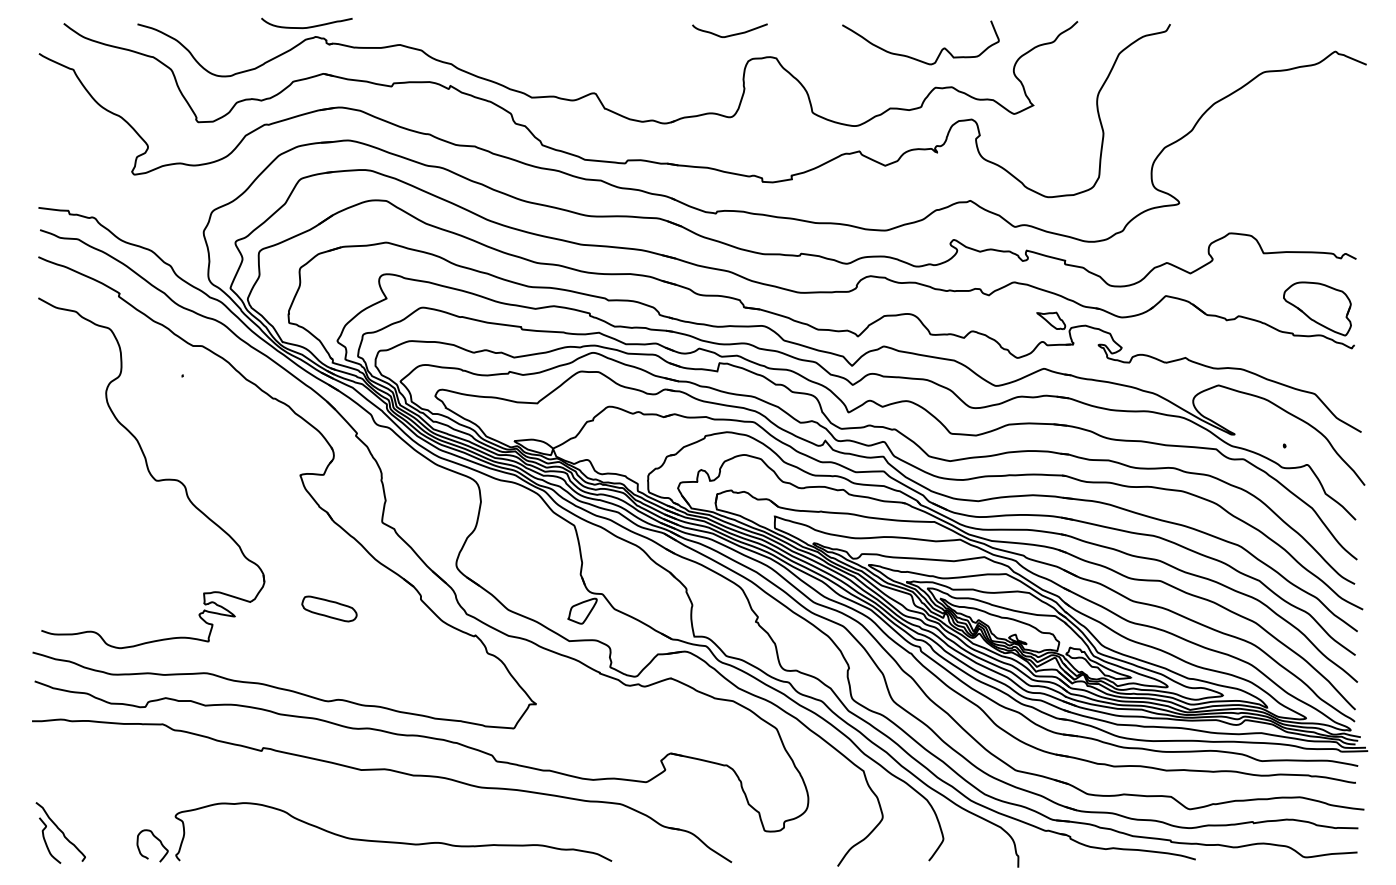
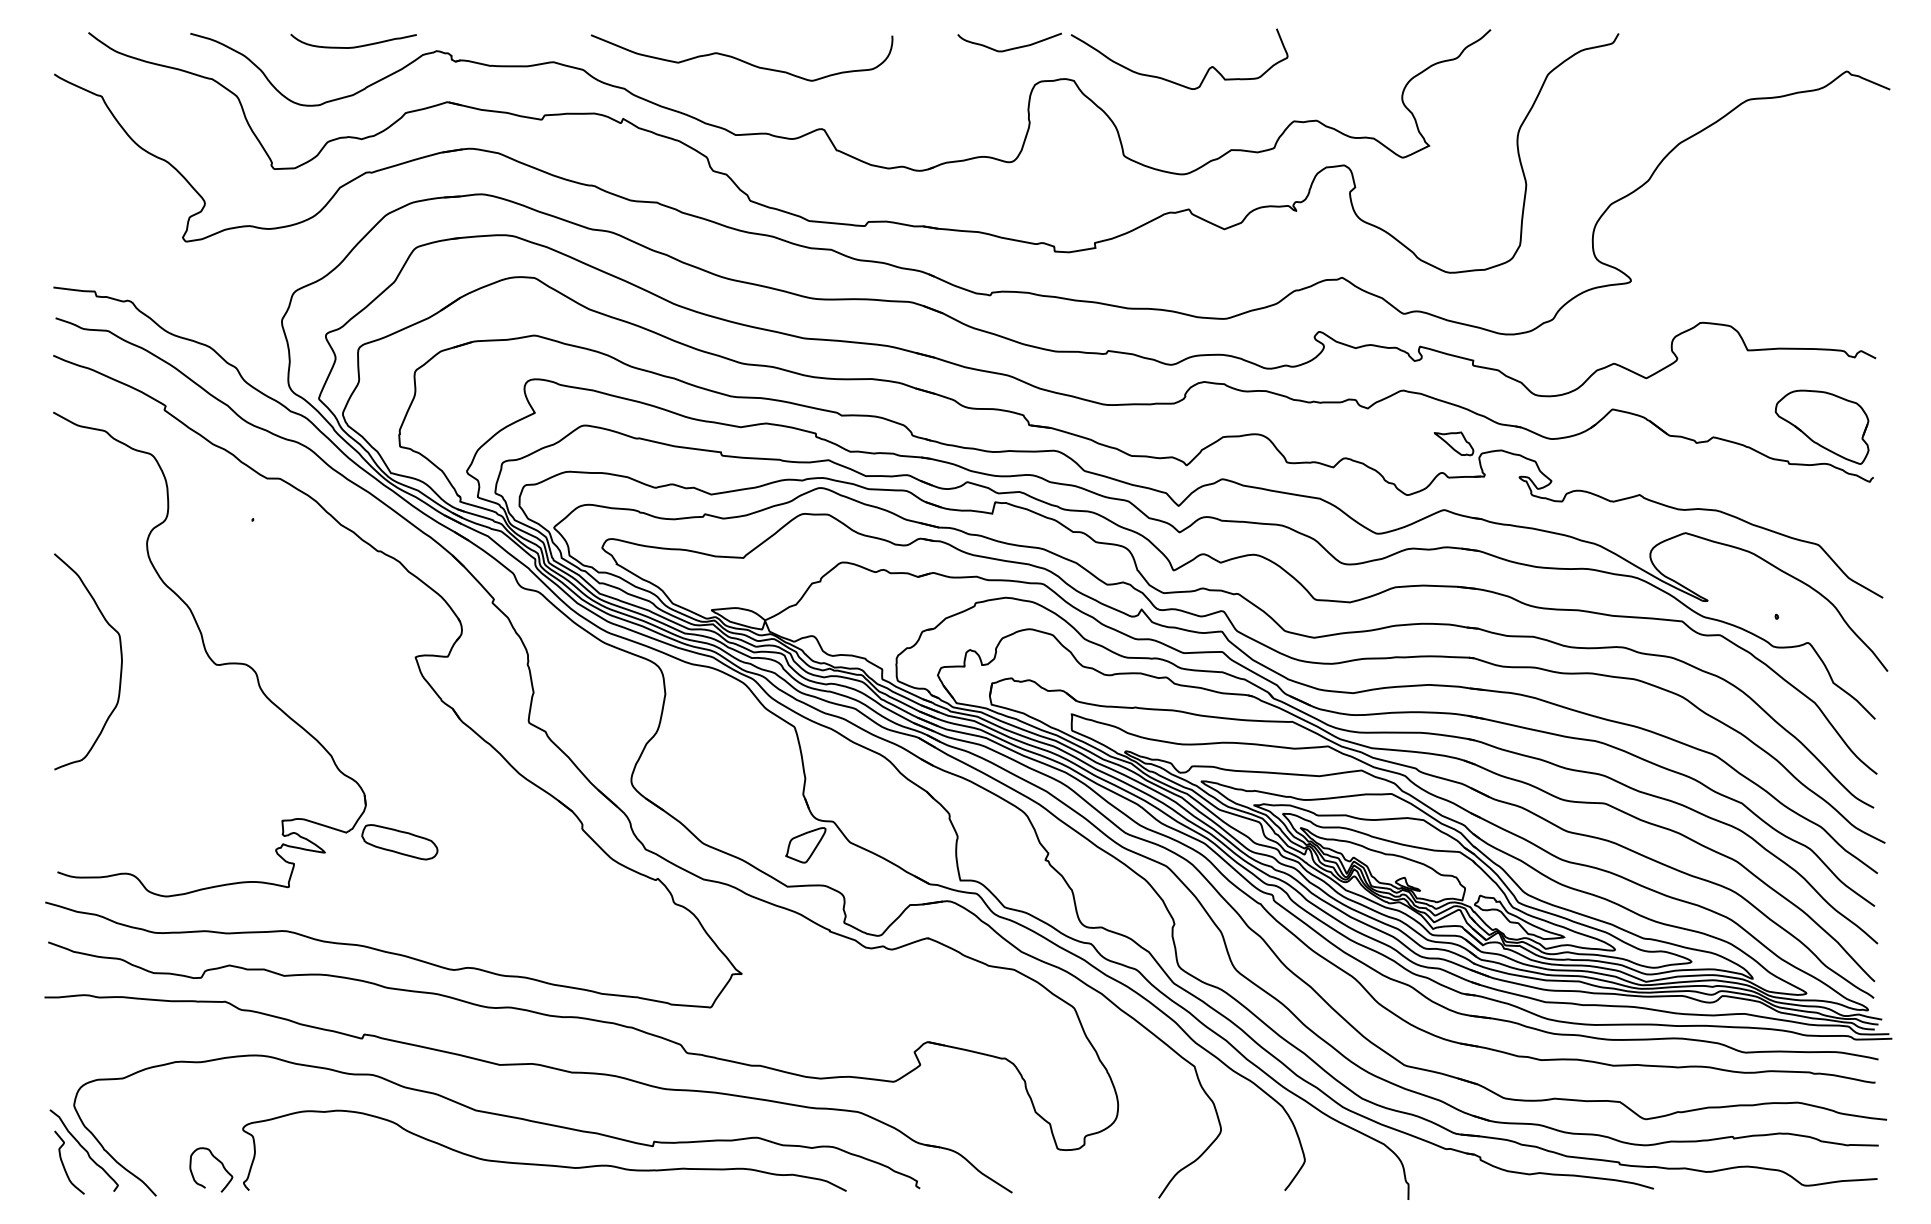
curve: (306, 27) -> (353, 46), moved
curve: (536, 42) -> (741, 59), added
curve: (914, 58) -> (1171, 80), moved
curve: (86, 480) -> (120, 664), added
part: (329, 609) -> (399, 842), moved
curve: (358, 806) -> (496, 1115), added

